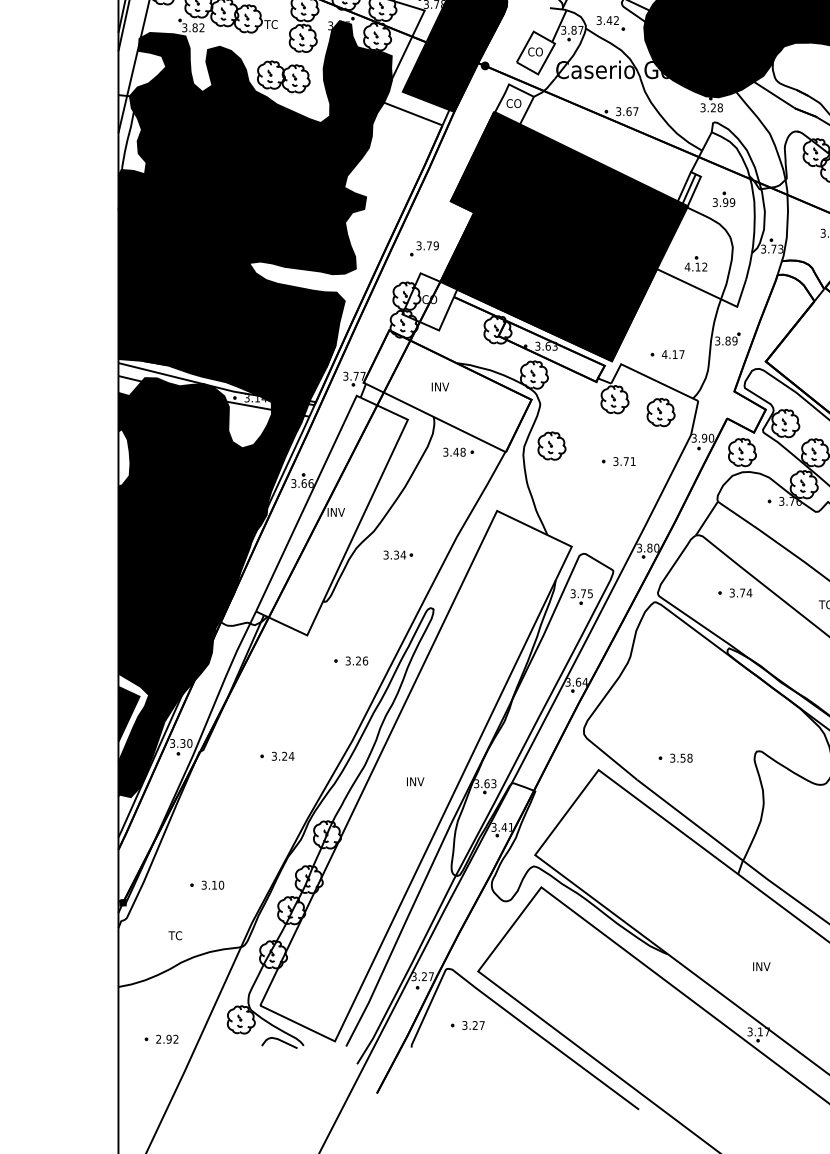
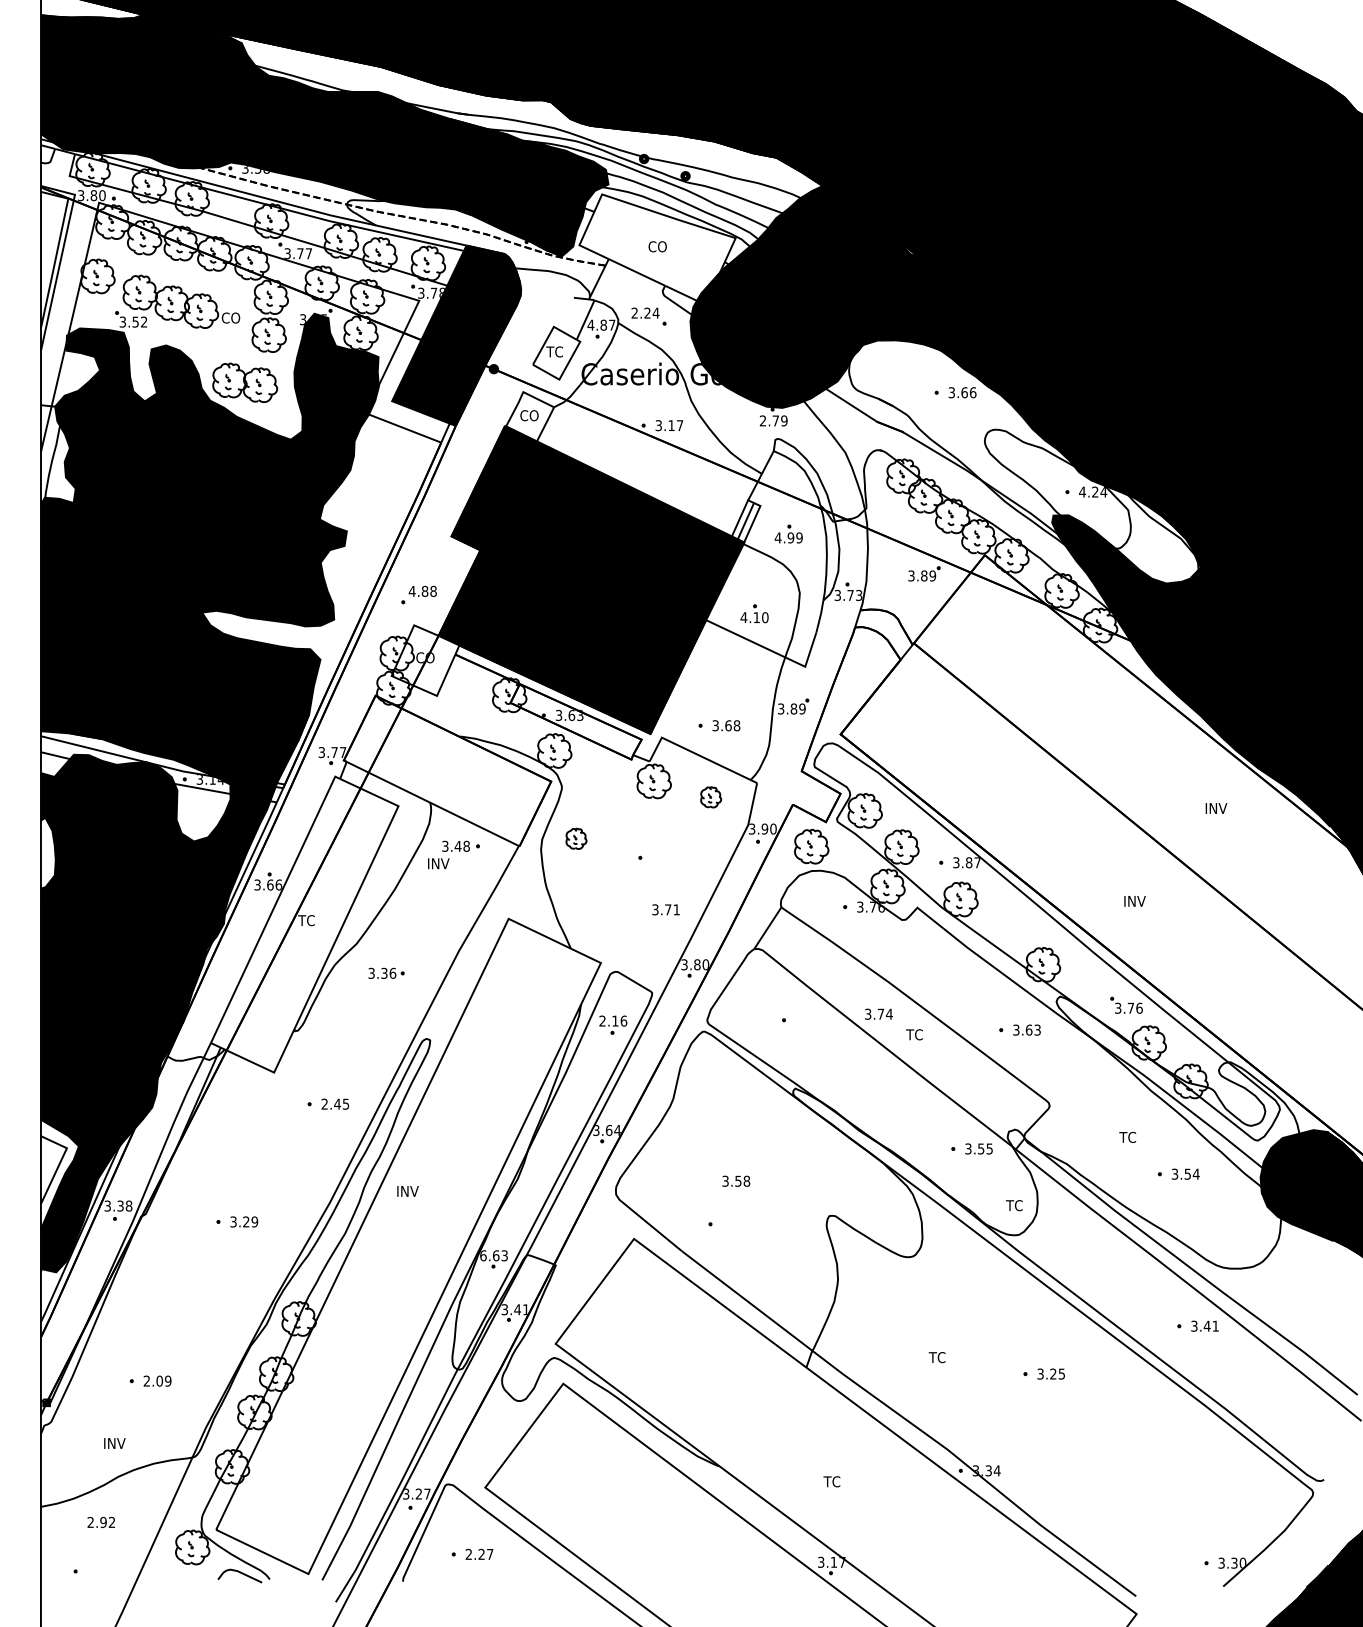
text: (607, 20) -> (645, 312), 3.42 -> 2.24
text: (271, 24) -> (230, 317), TC -> CO
text: (194, 27) -> (135, 321), 3.82 -> 3.52
text: (563, 29) -> (590, 324), 3.87 -> 4.87
text: (535, 51) -> (555, 351), CO -> TC
text: (711, 107) -> (773, 420), 3.28 -> 2.79
text: (628, 111) -> (671, 425), 3.67 -> 3.17
text: (714, 202) -> (777, 537), 3.99 -> 4.99
text: (427, 245) -> (422, 590), 3.79 -> 4.88
text: (705, 266) -> (765, 617), 4.12 -> 4.10
text: (673, 354) -> (726, 725), 4.17 -> 3.68
text: (440, 386) -> (438, 863), moved
part: (660, 412) -> (710, 797), size x0.6
part: (552, 445) -> (576, 838), size x0.6
text: (624, 461) -> (665, 909), moved
text: (335, 512) -> (309, 920), INV -> TC
text: (403, 554) -> (392, 972), 3.34 -> 3.36
text: (740, 592) -> (878, 1013), moved
text: (581, 593) -> (613, 1020), 3.75 -> 2.16
text: (356, 660) -> (335, 1103), 3.26 -> 2.45
fill: (128, 714) -> (53, 1170), removed
text: (189, 743) -> (128, 1205), 3.30 -> 3.38
text: (291, 755) -> (254, 1221), 3.24 -> 3.29
text: (681, 757) -> (736, 1180), moved
text: (415, 781) -> (407, 1191), moved
text: (476, 783) -> (483, 1255), 3.63 -> 6.63
text: (212, 884) -> (157, 1380), 3.10 -> 2.09
text: (177, 935) -> (113, 1443), TC -> INV
text: (760, 966) -> (834, 1481), INV -> TC
text: (464, 1025) -> (468, 1554), 3.27 -> 2.27
text: (166, 1038) -> (100, 1521), moved

